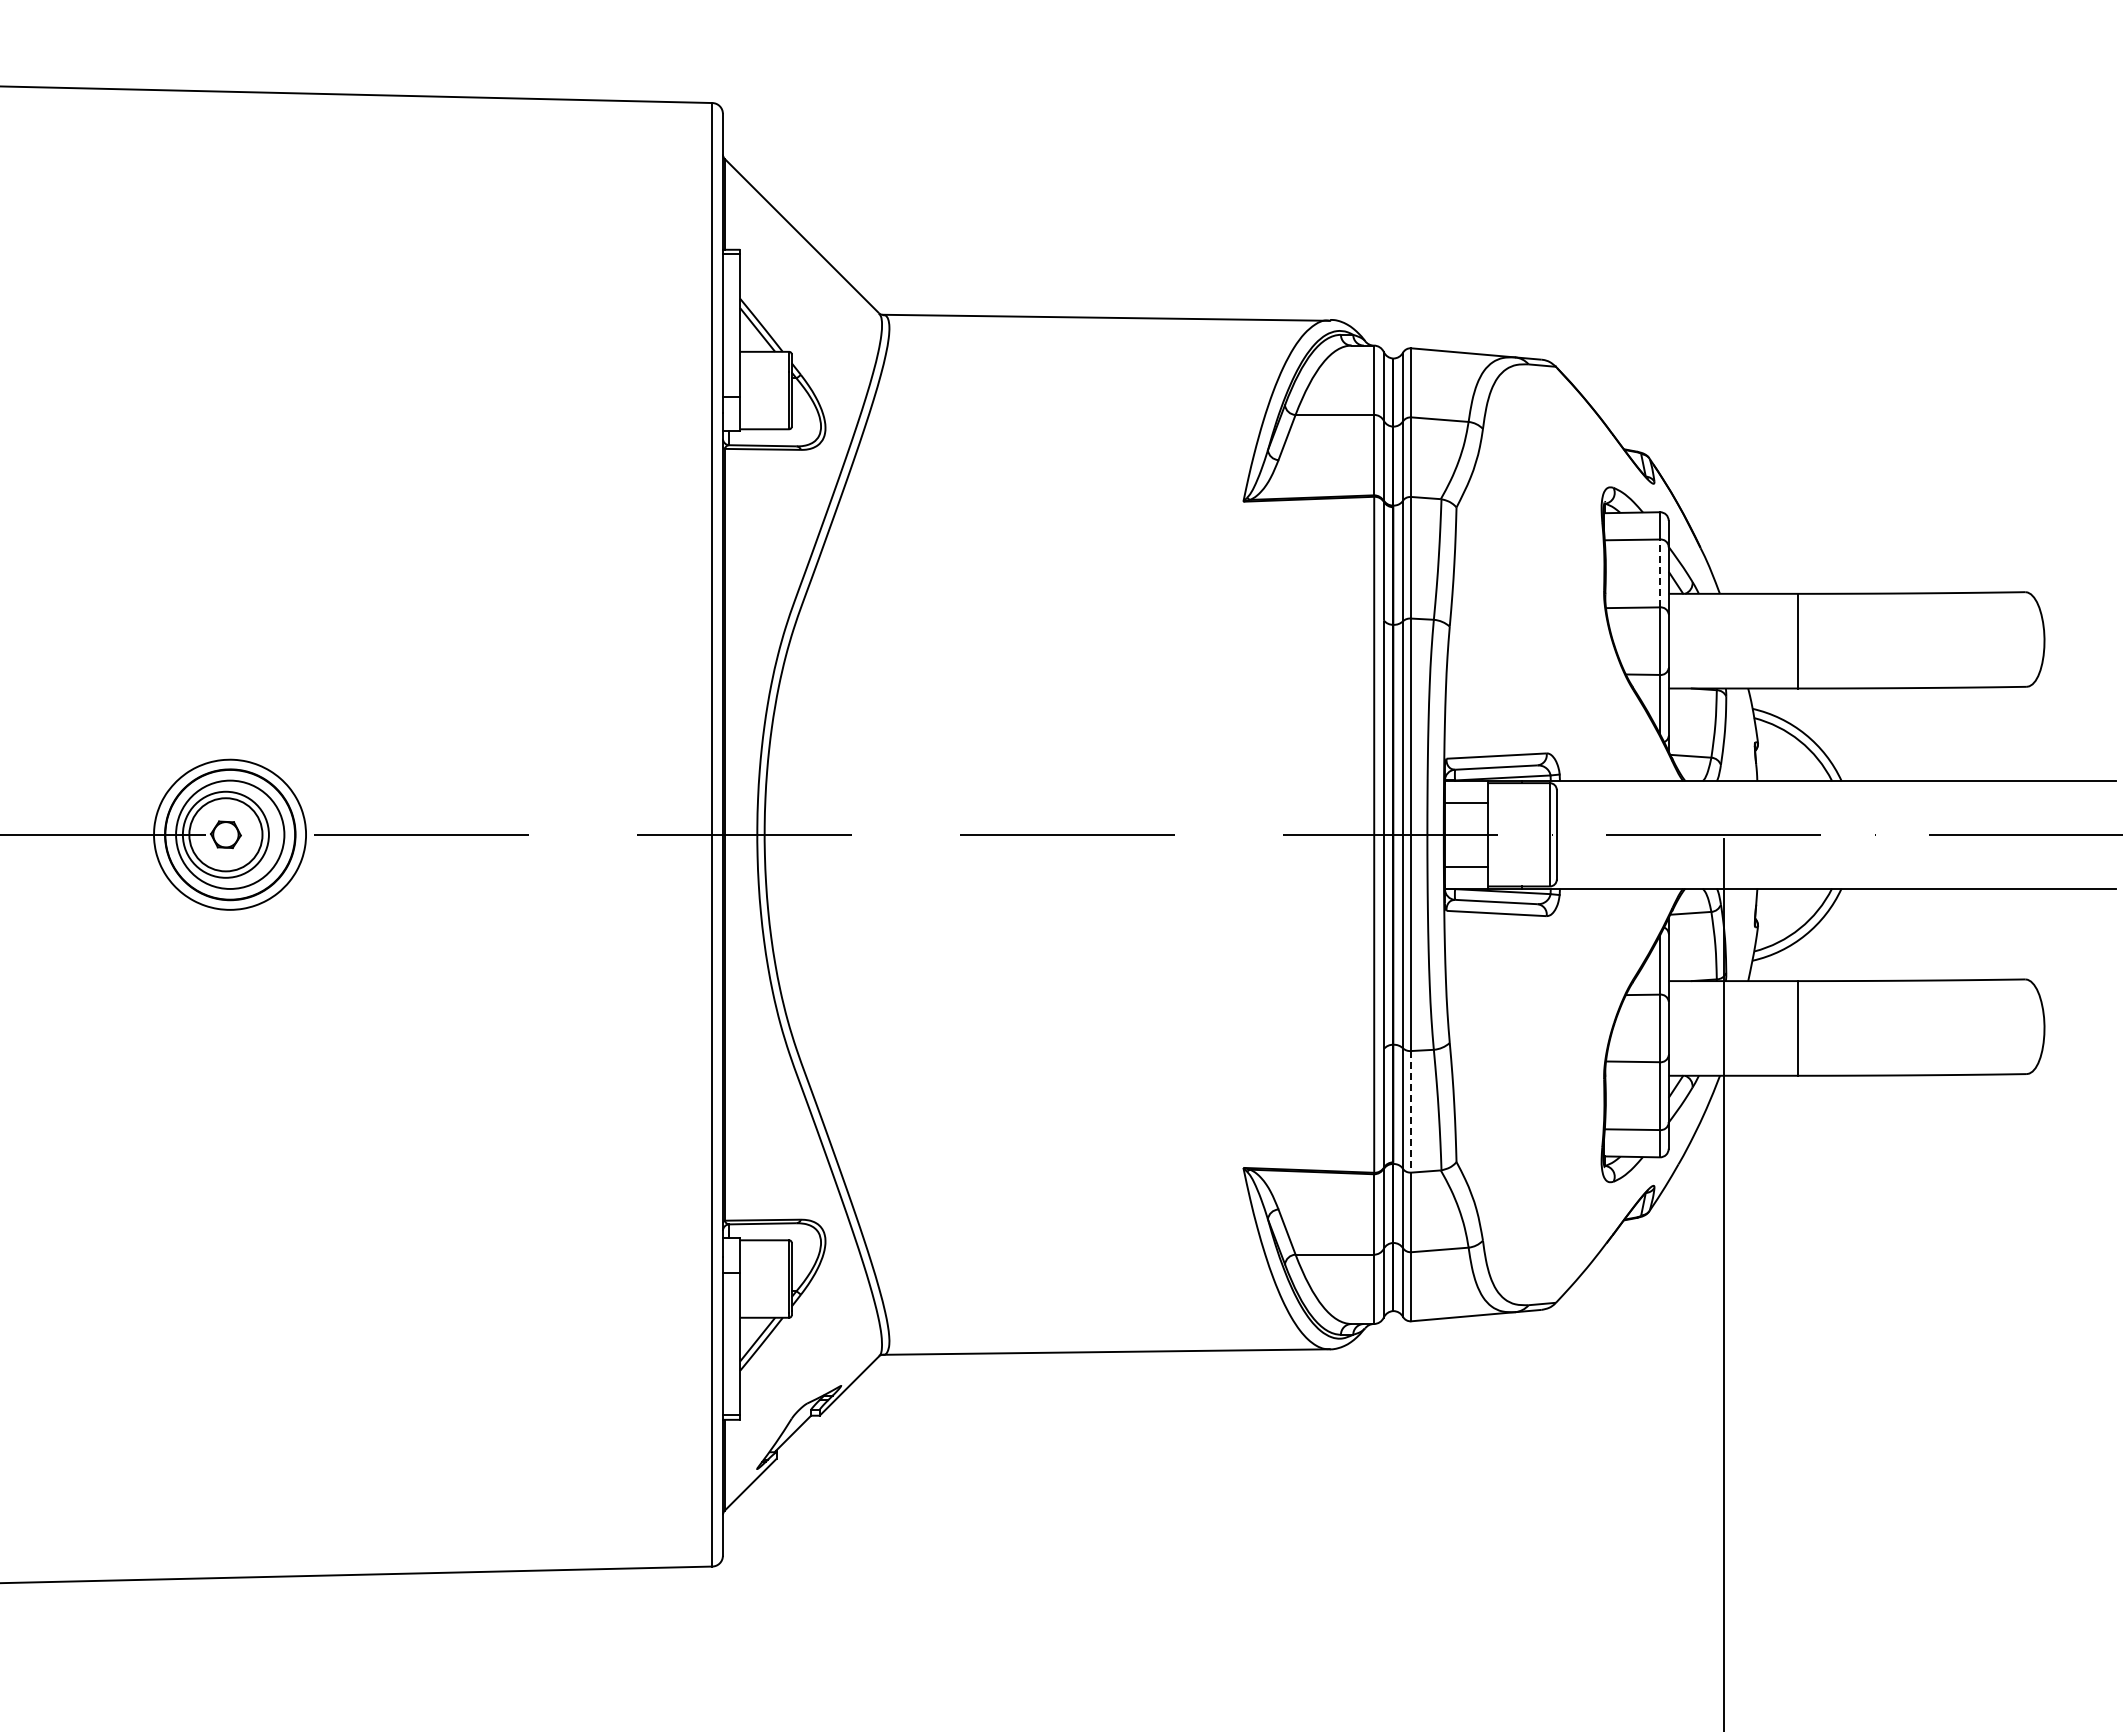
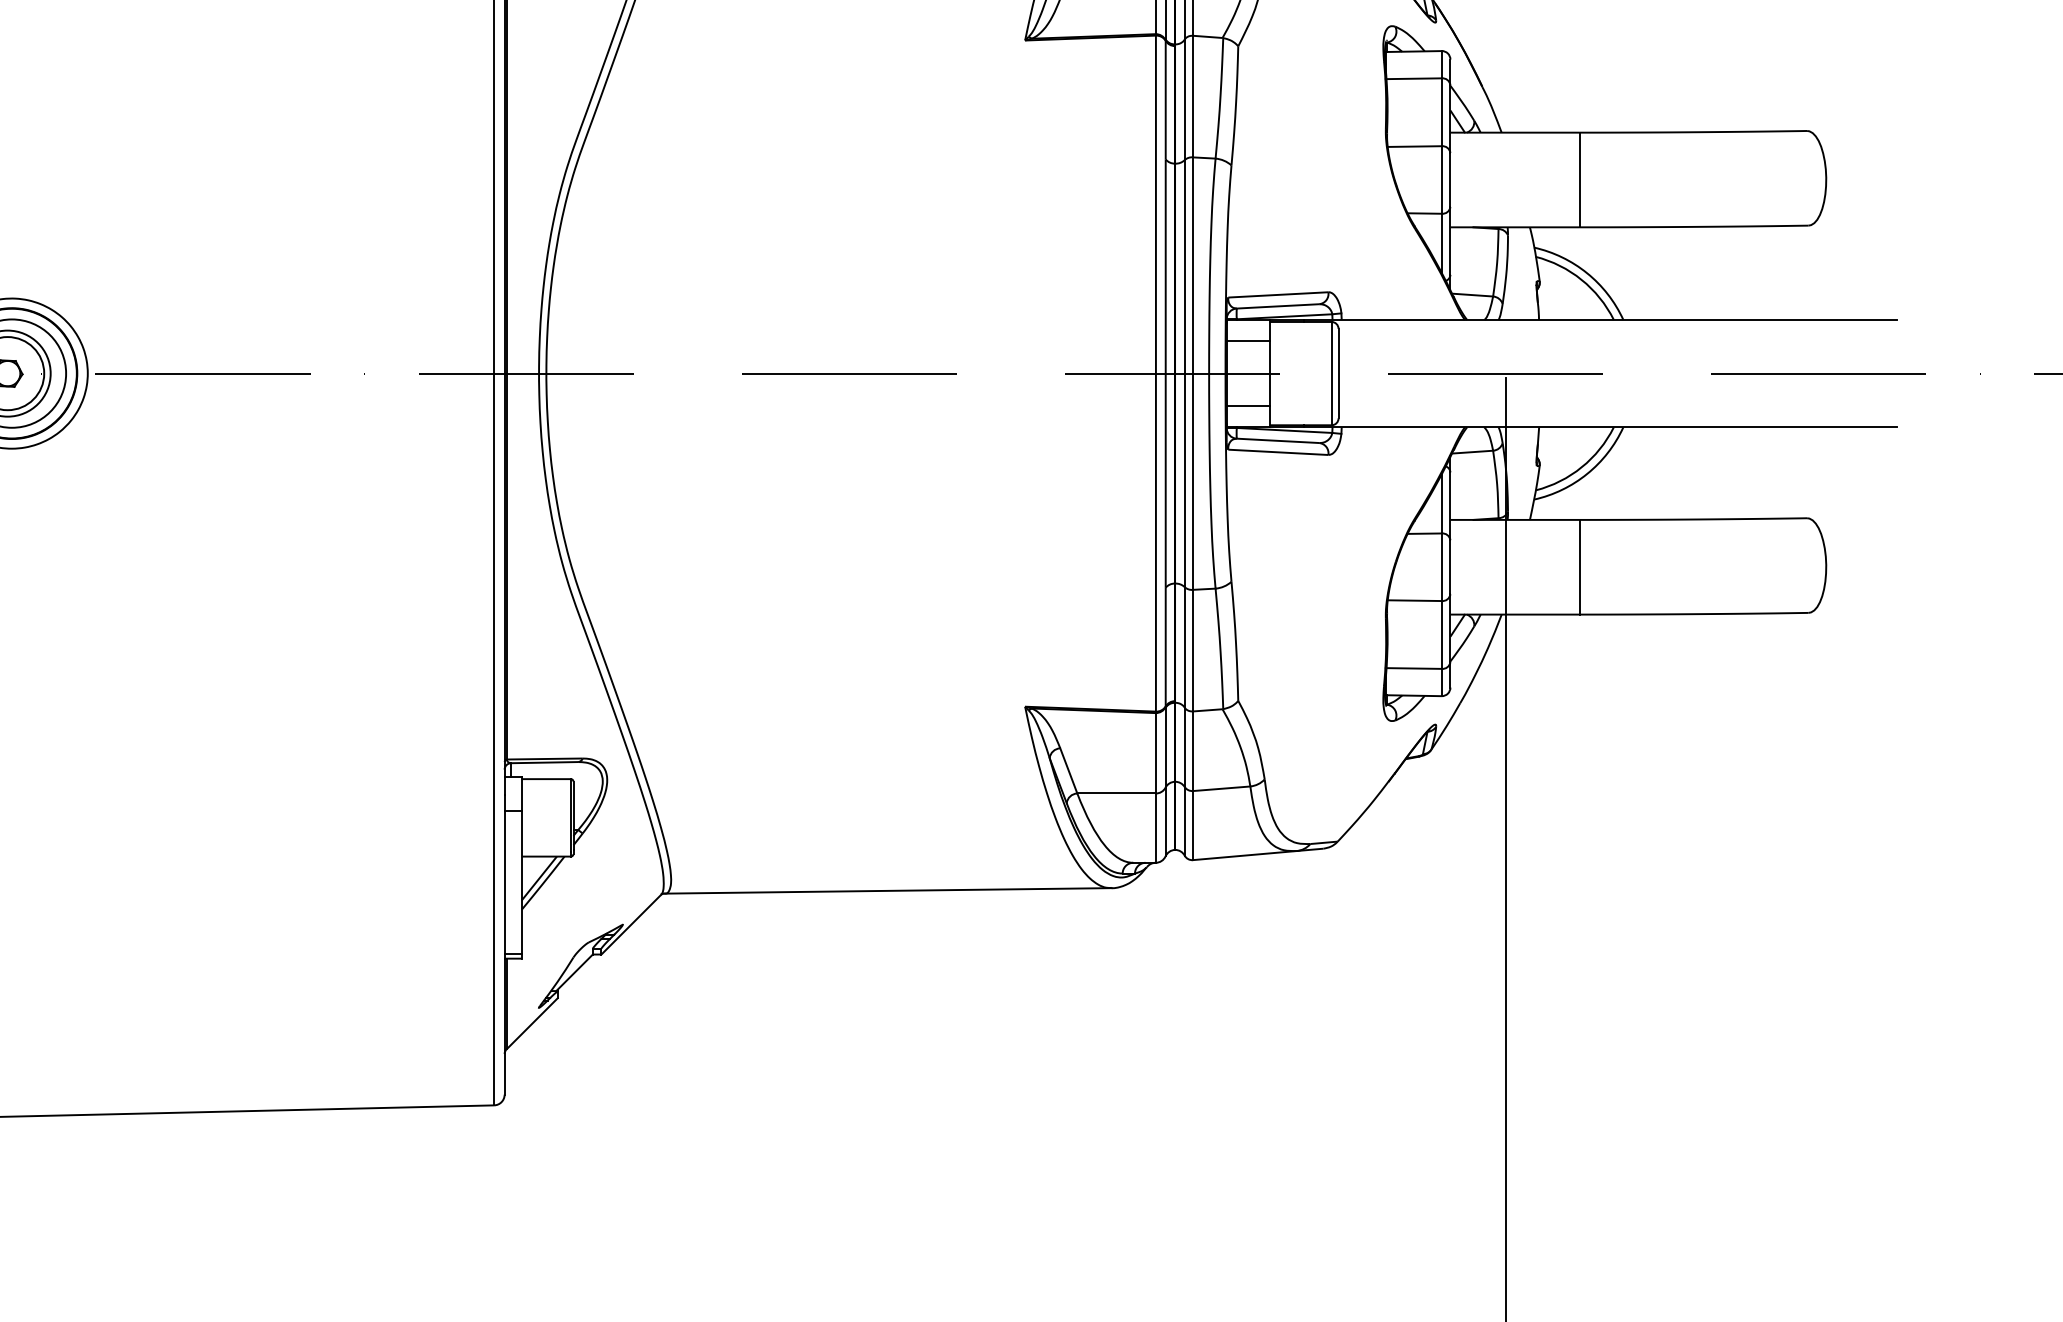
line: (1659, 573) -> (1441, 112), dashed -> solid
line: (1411, 1111) -> (1193, 650), dashed -> solid

